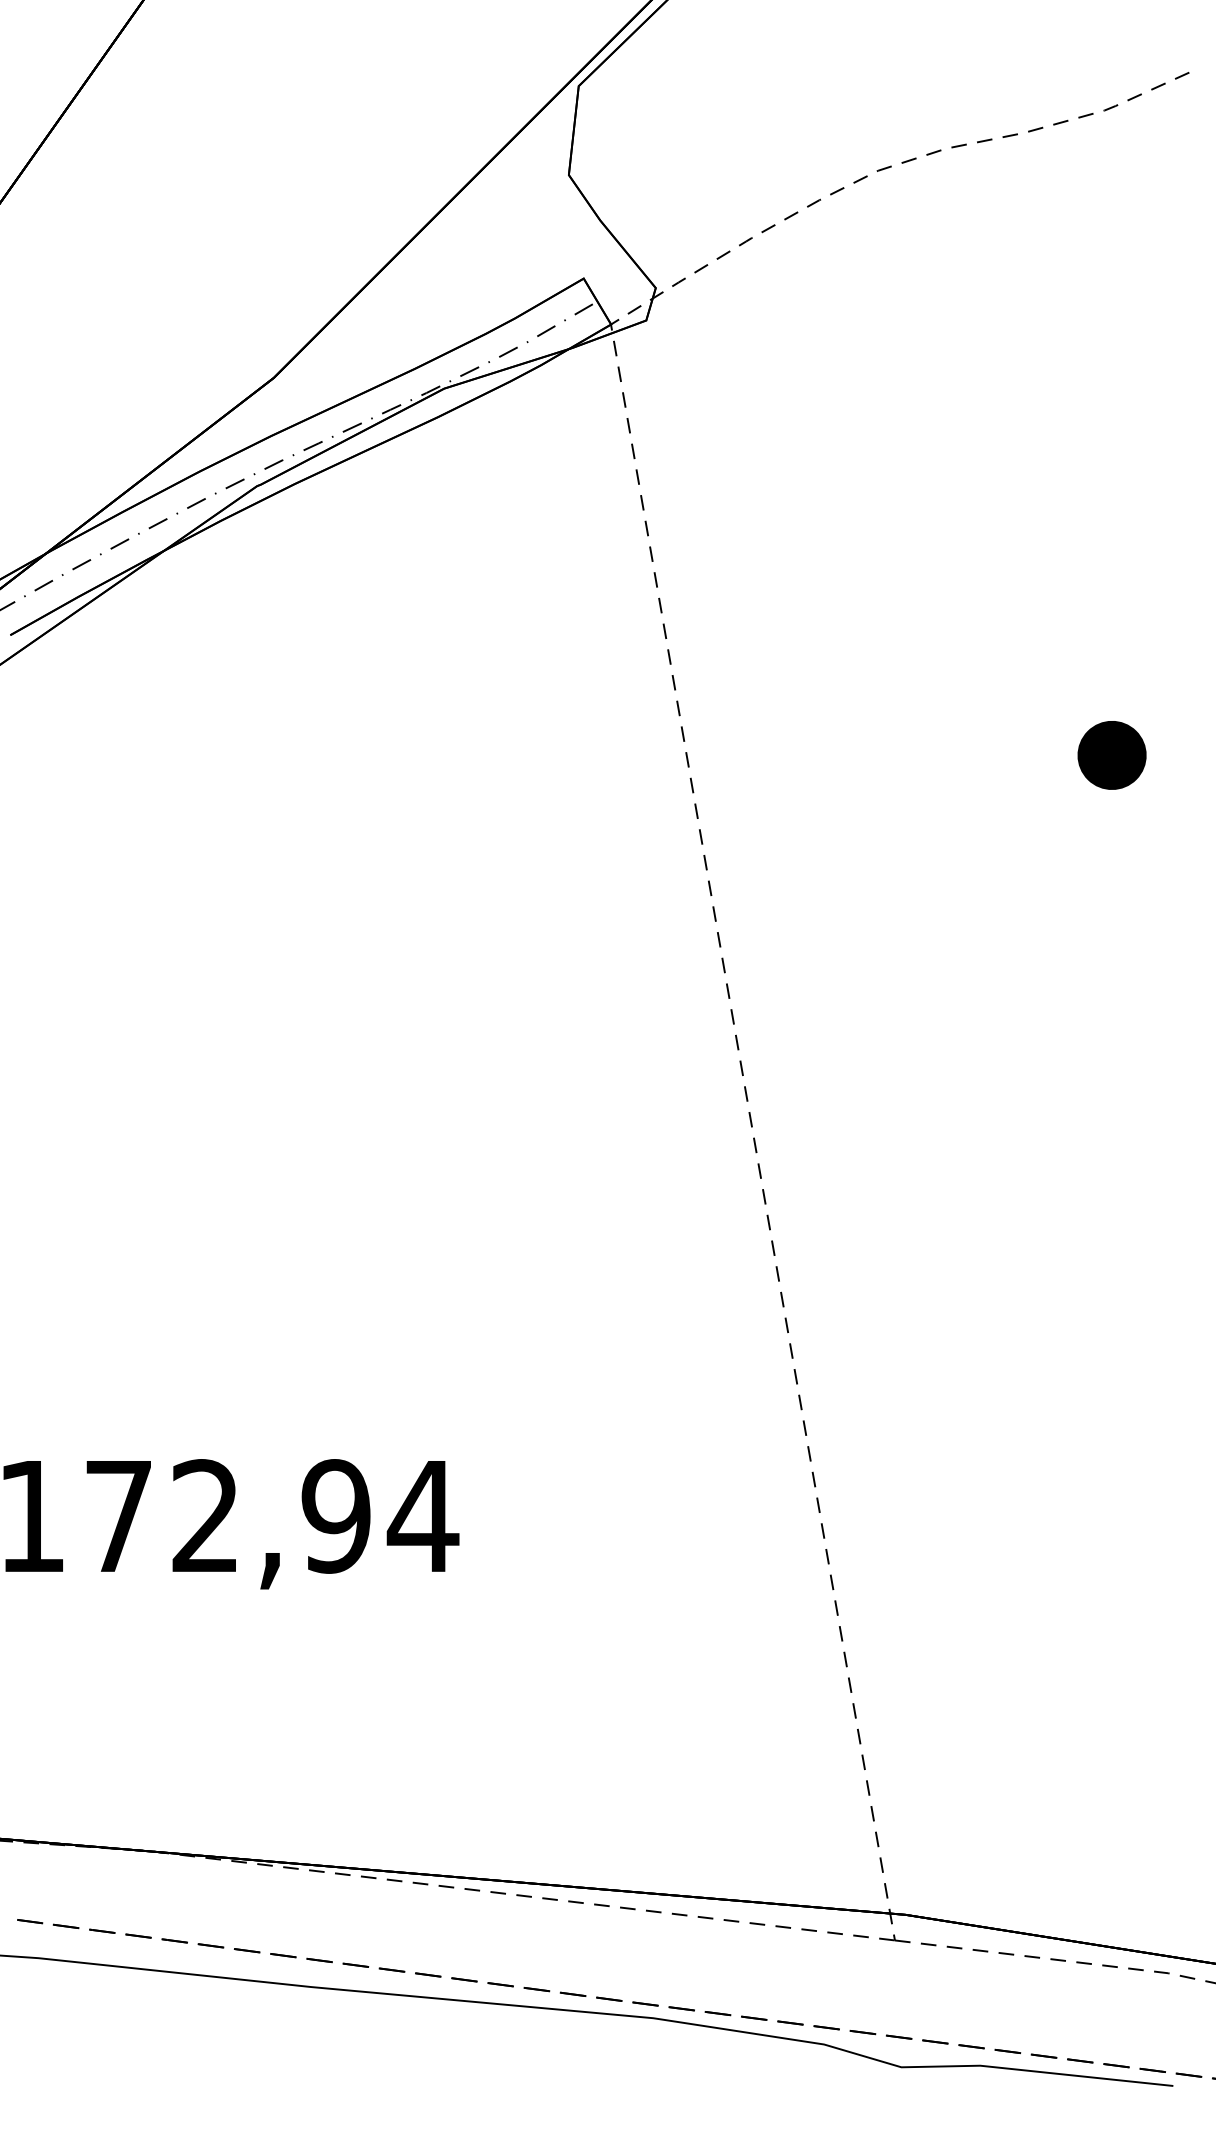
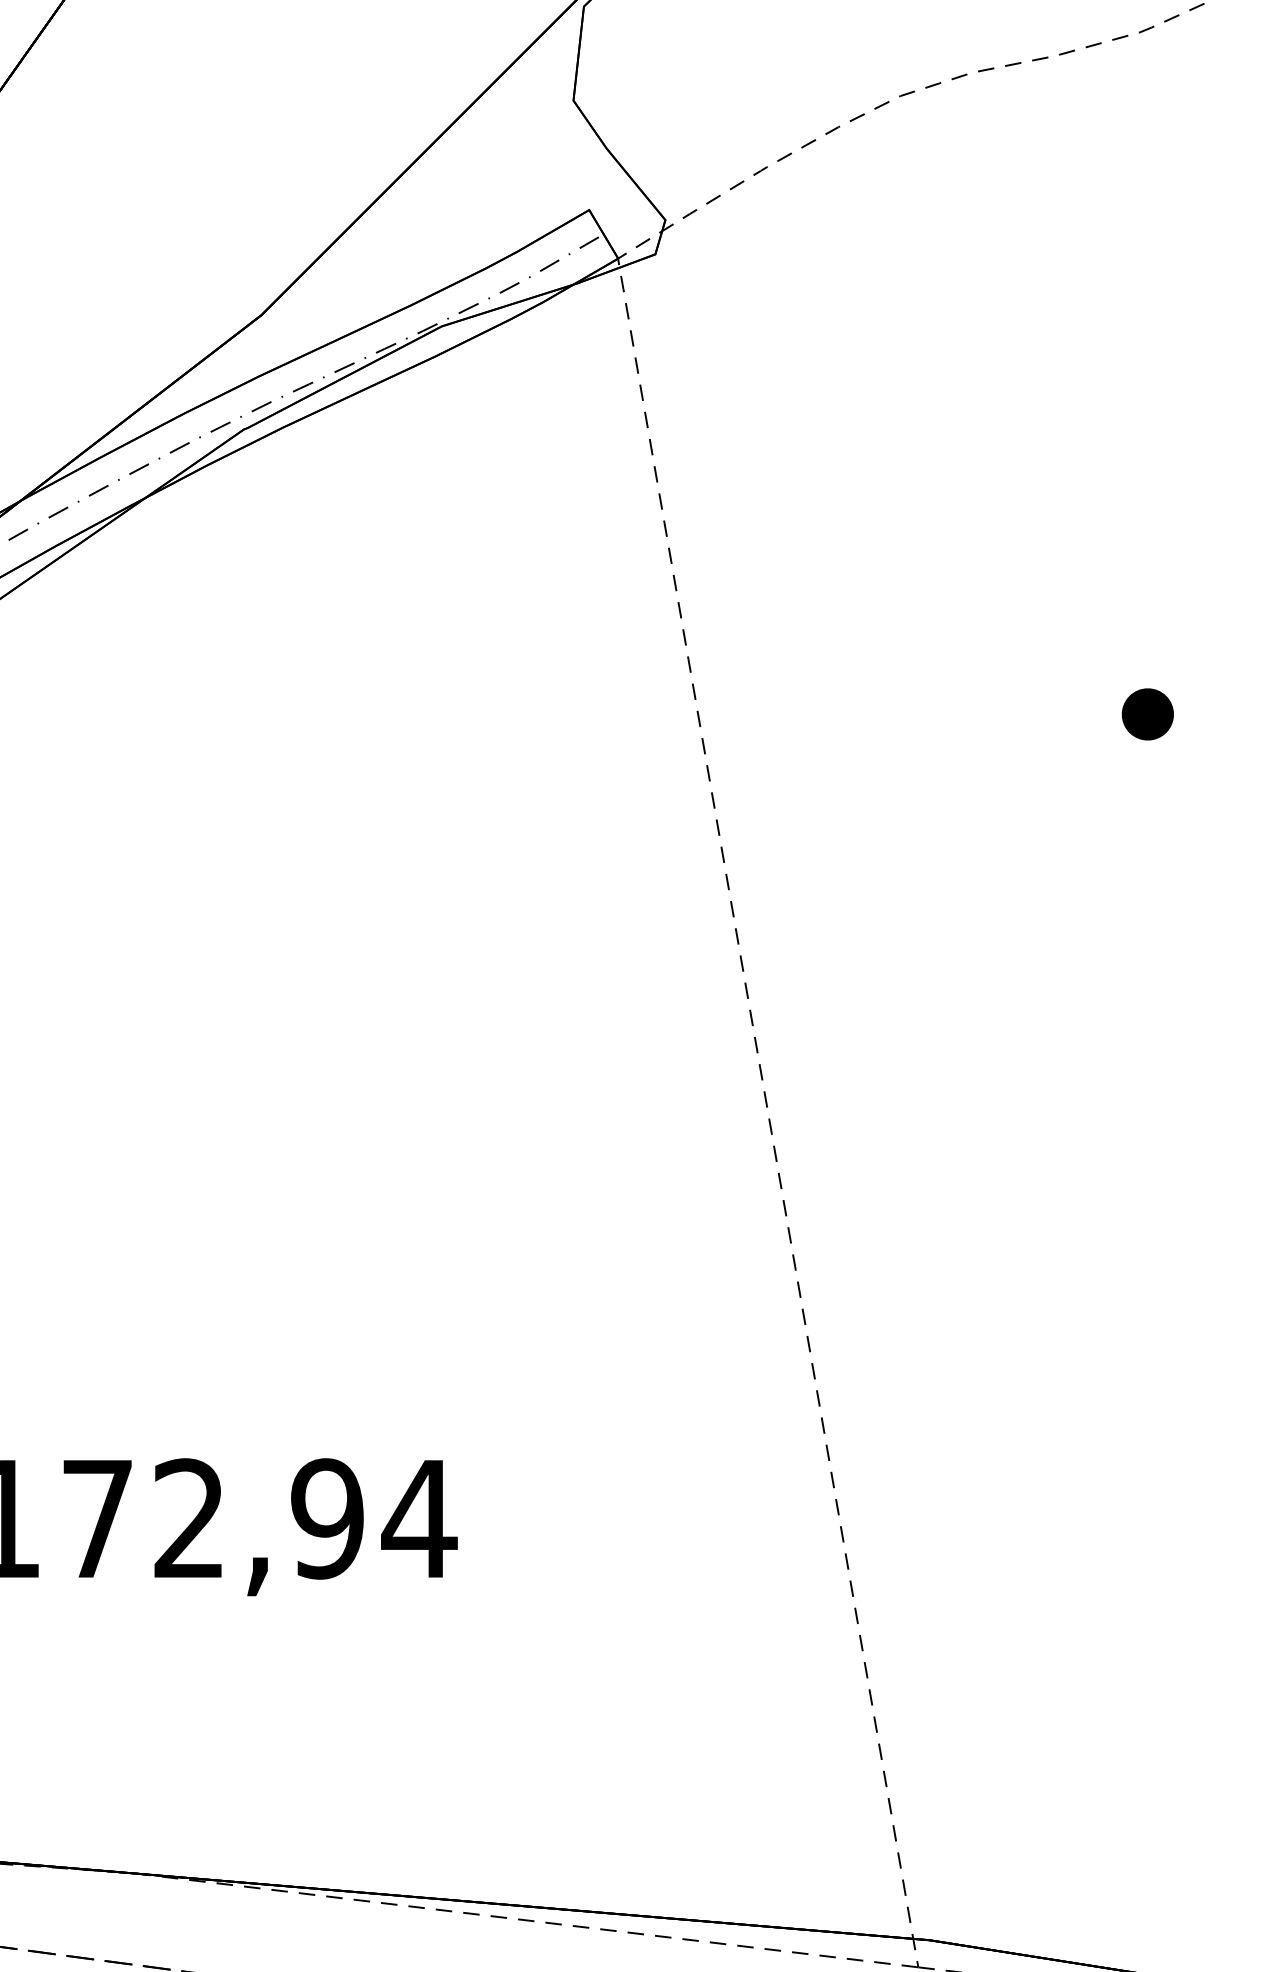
part: (1111, 755) -> (1147, 714), size x0.71

